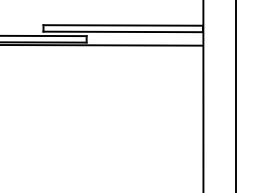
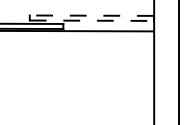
line: (123, 25) -> (92, 15), solid -> dashed
line: (123, 31) -> (92, 20), solid -> dashed

